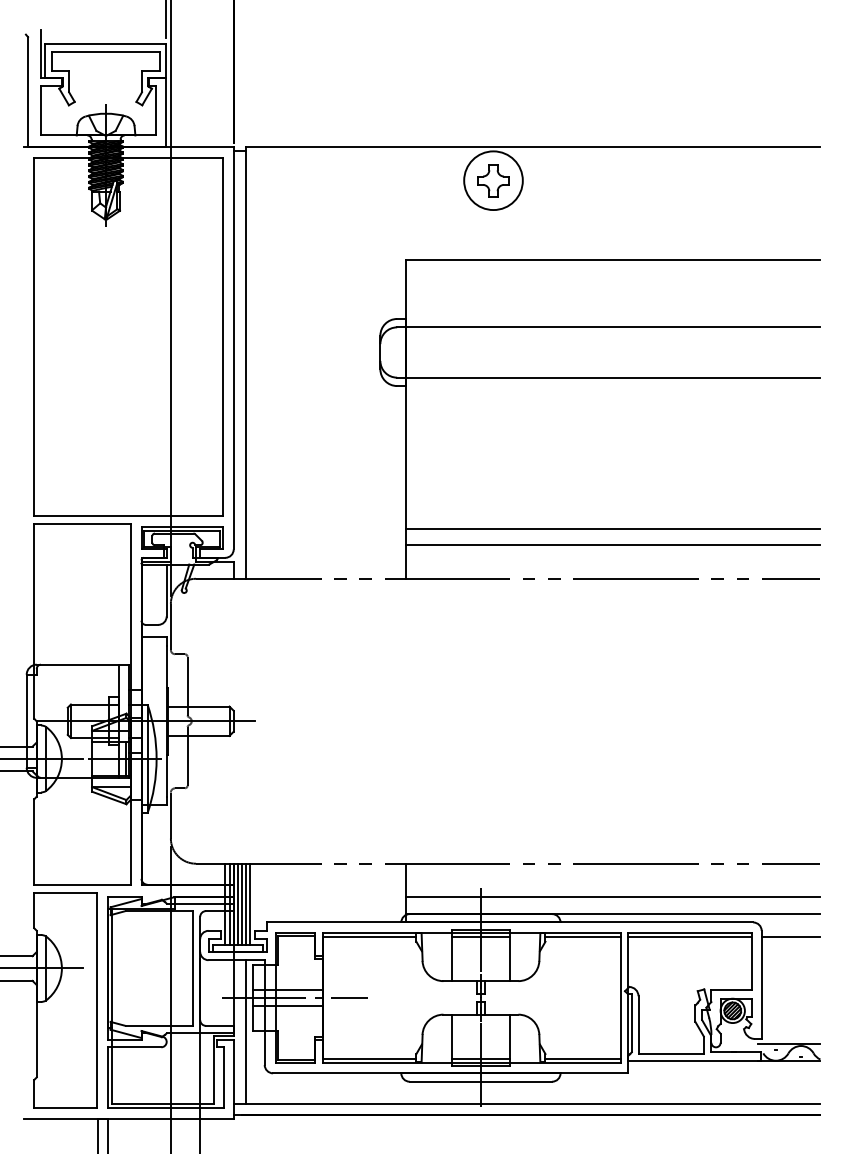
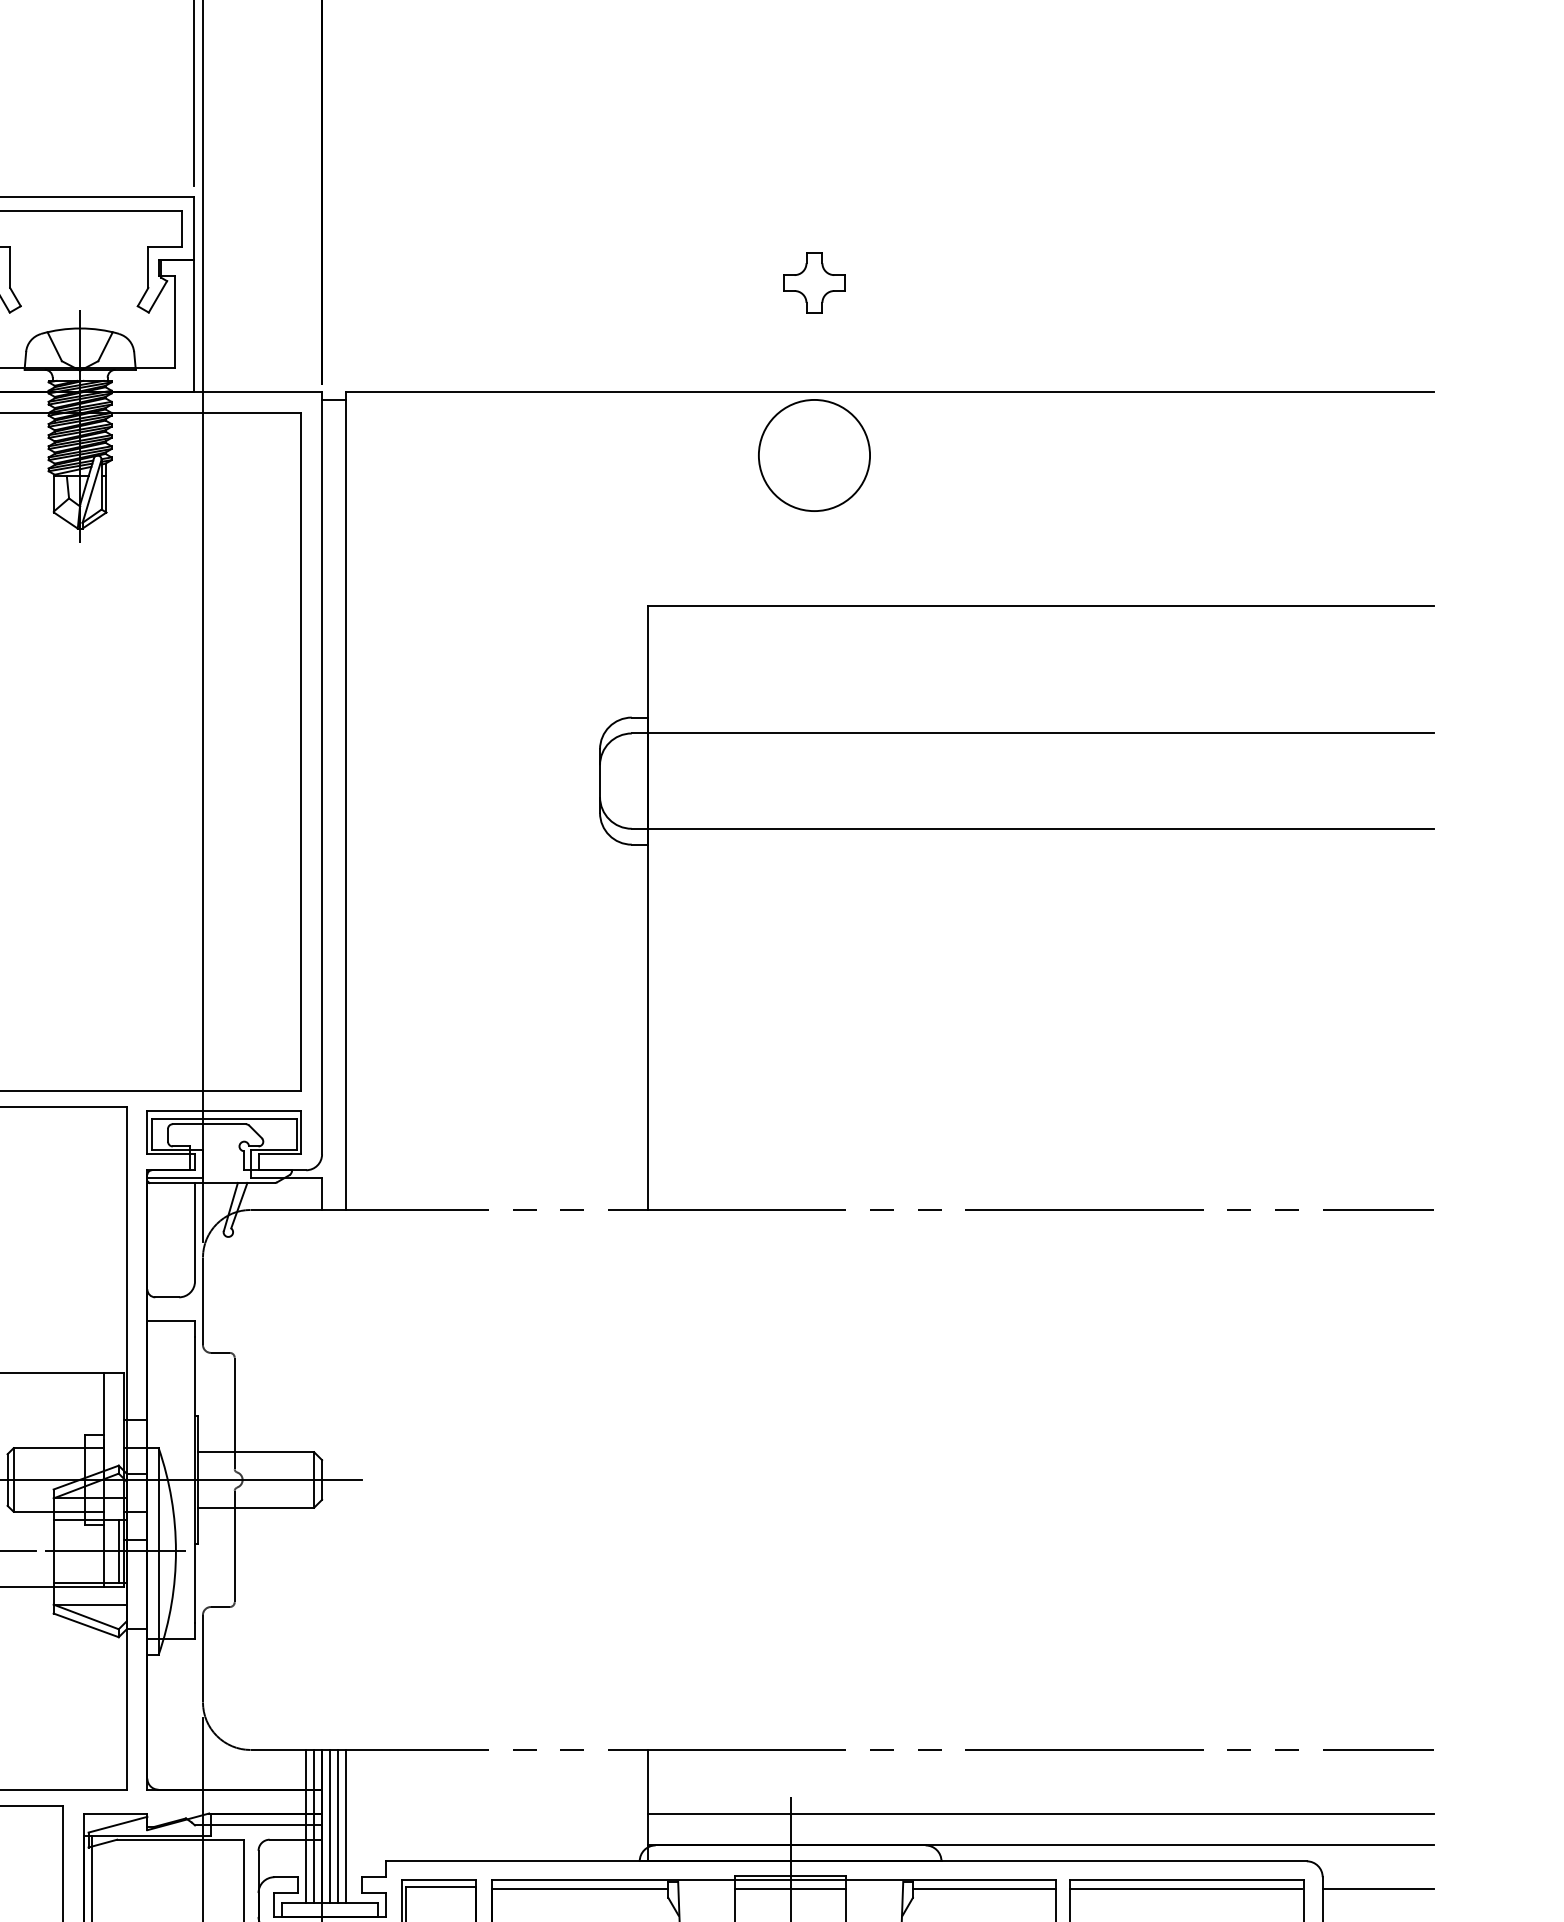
part: (493, 180) -> (814, 282), moved
line: (612, 528) -> (1039, 1114), removed
line: (612, 545) -> (1039, 1146), removed
line: (250, 903) -> (353, 1825), removed

